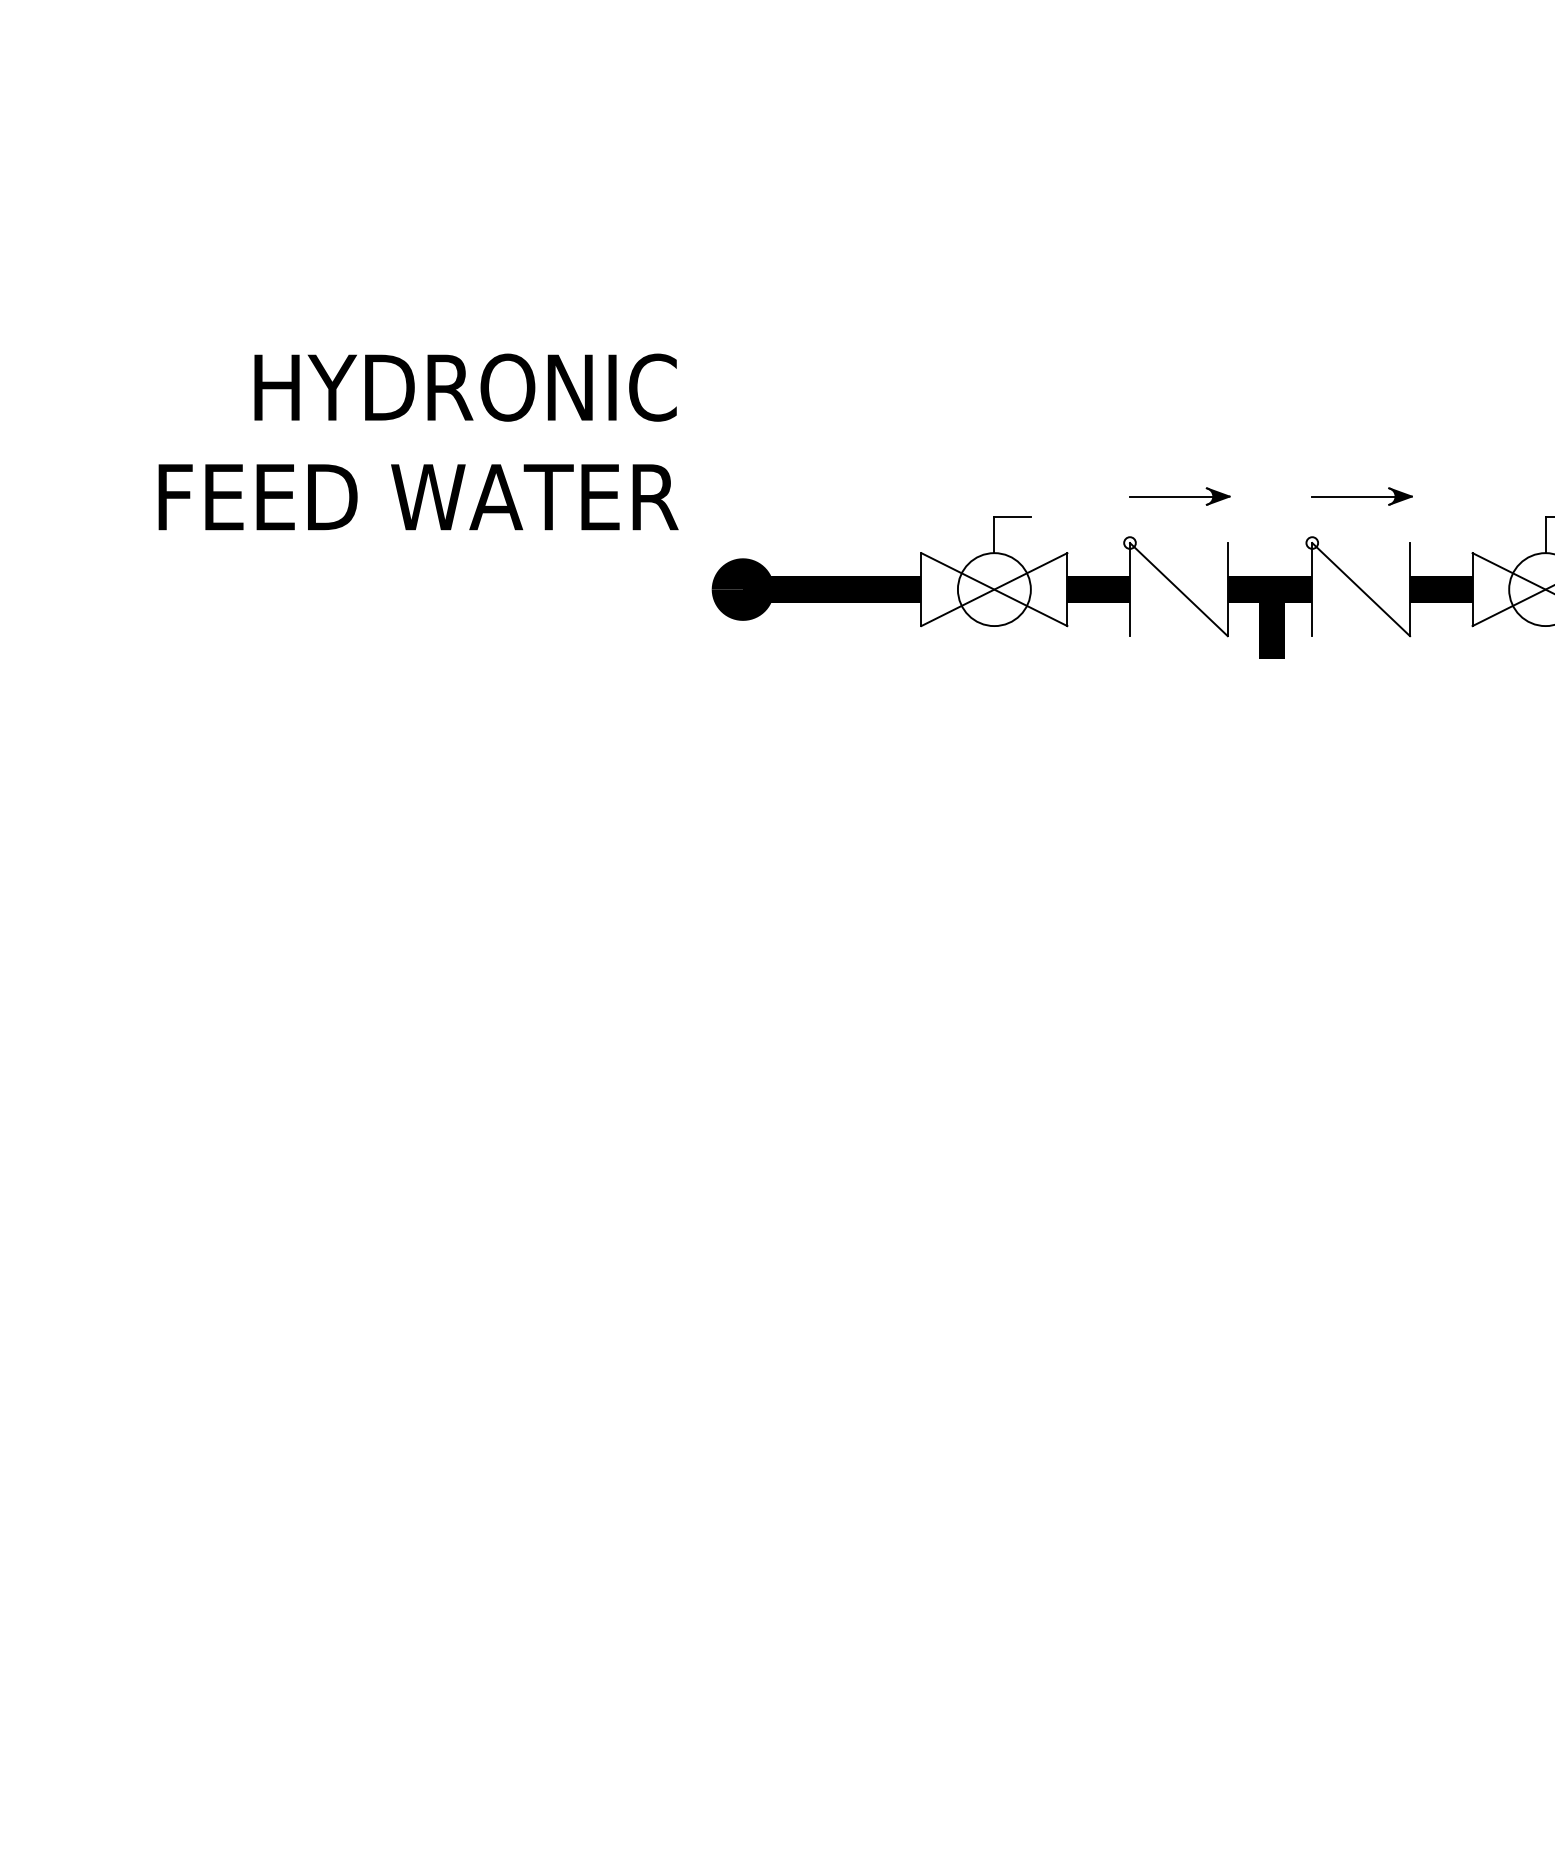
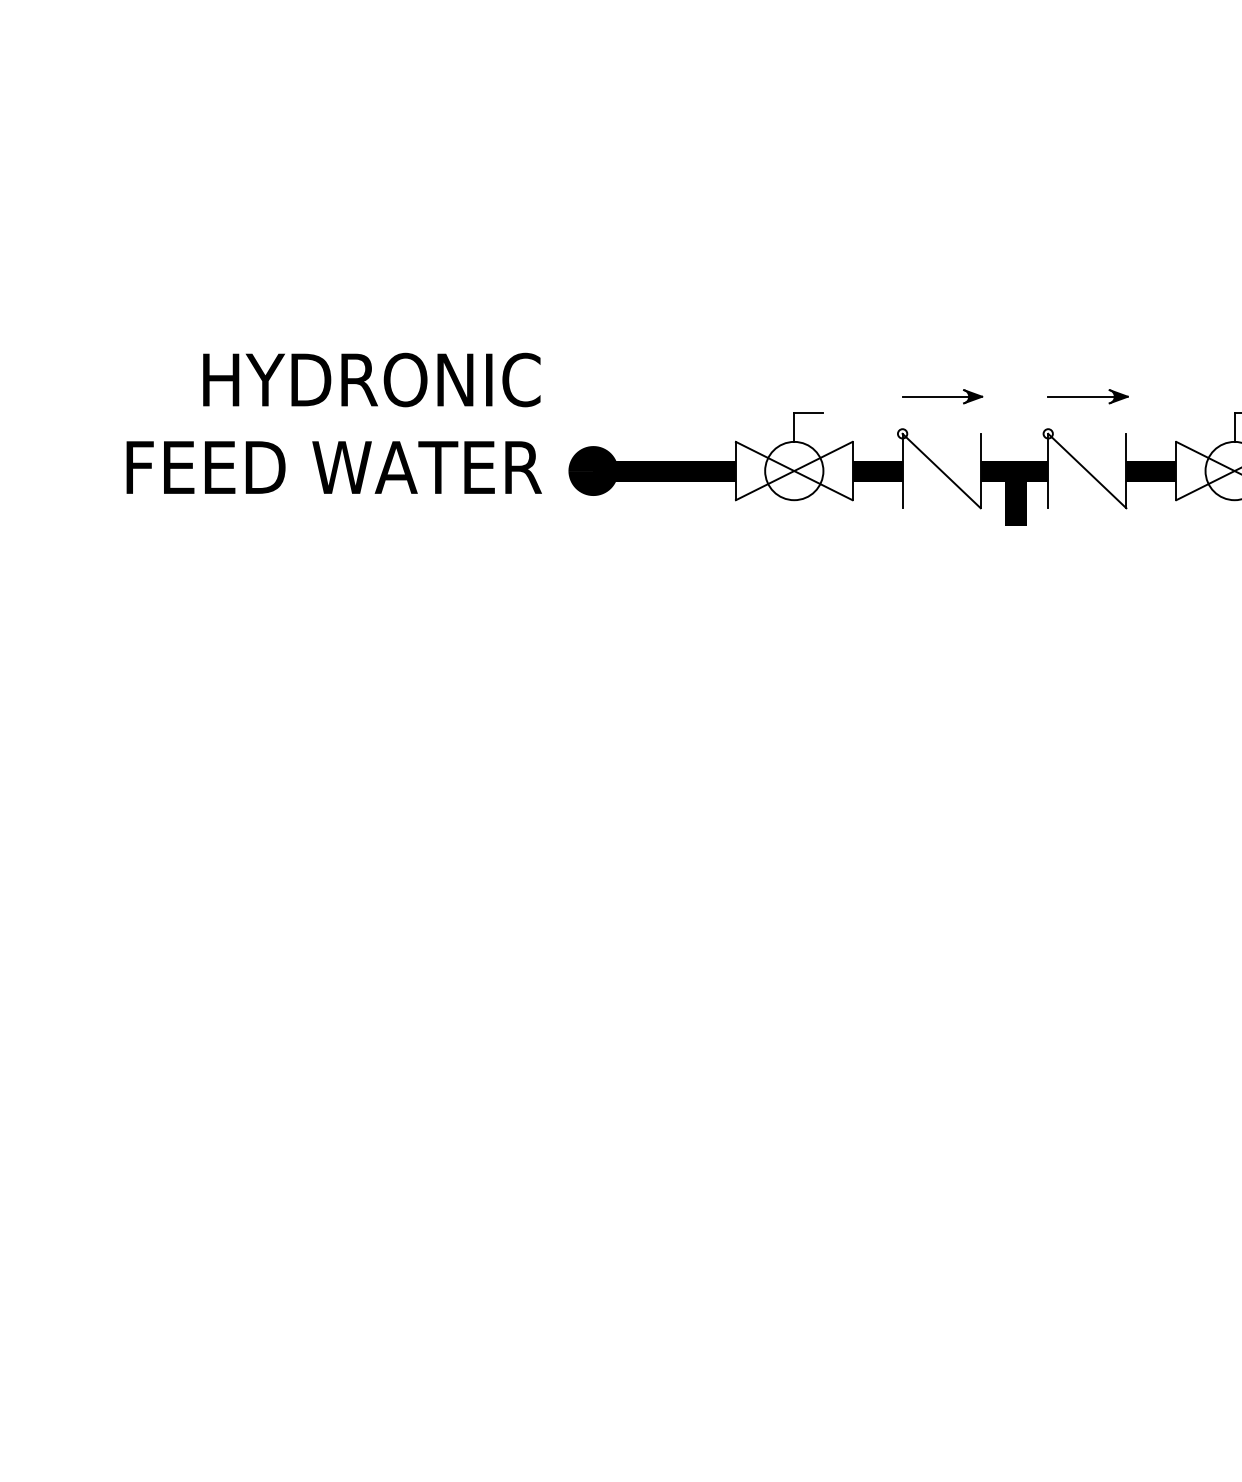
text: (418, 441) -> (334, 423), moved

